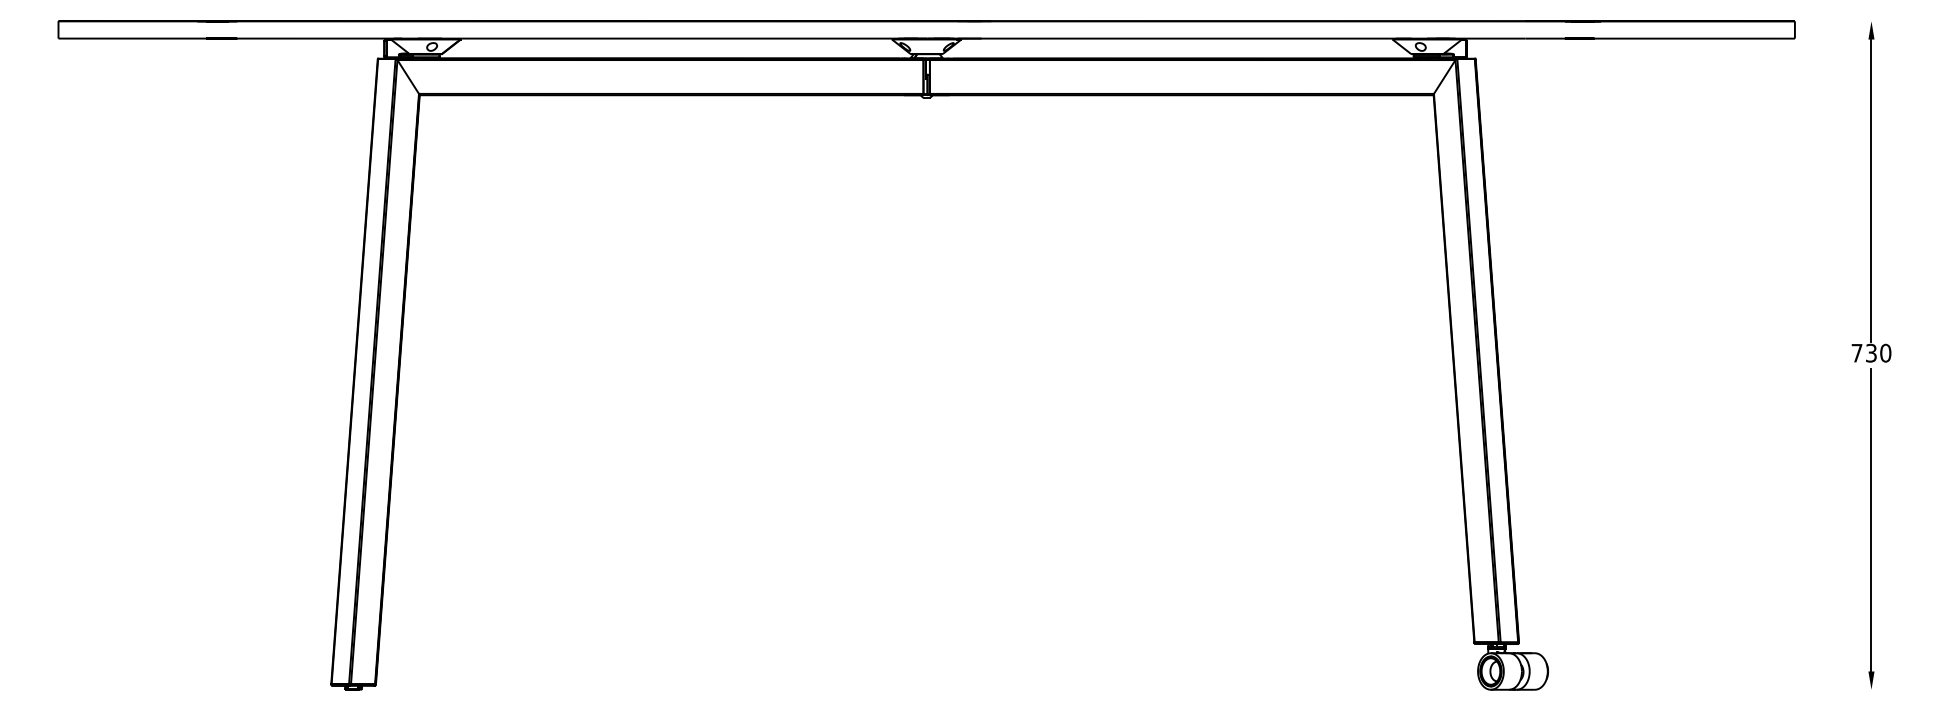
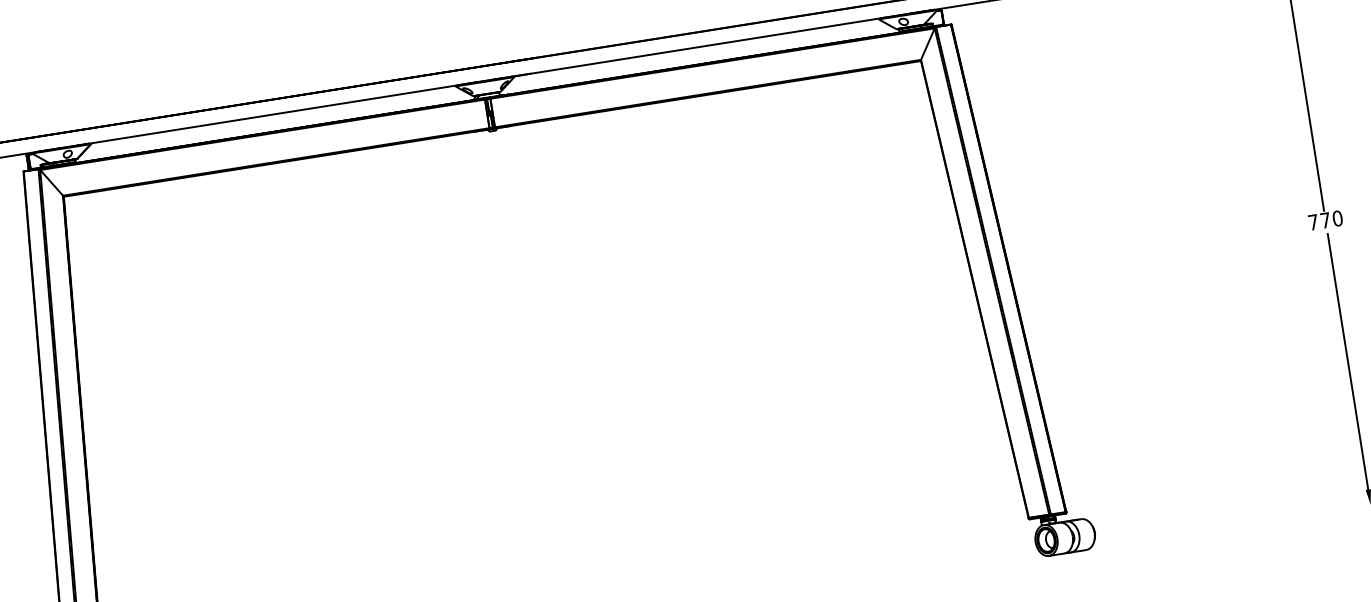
text: (1871, 352) -> (1325, 219), 730 -> 770

